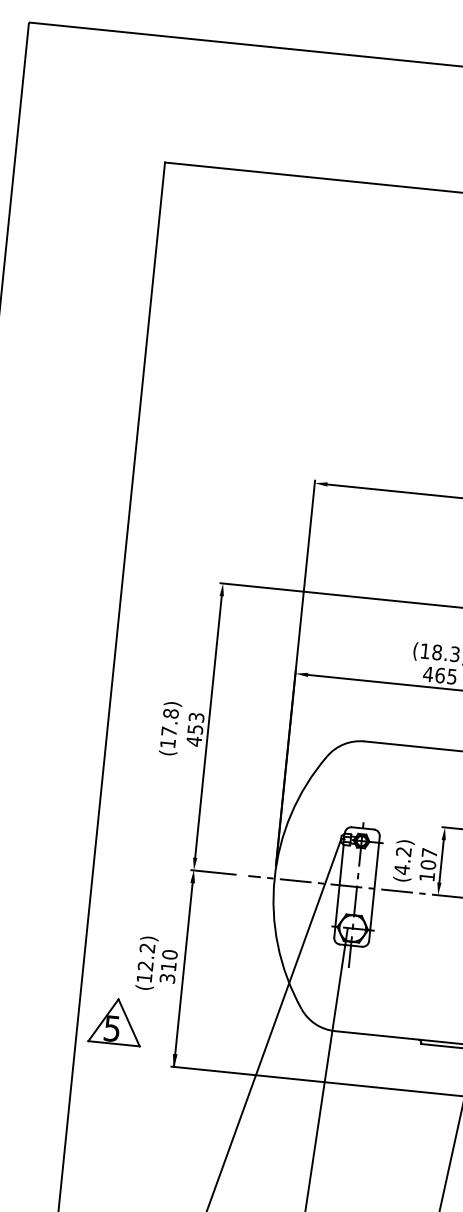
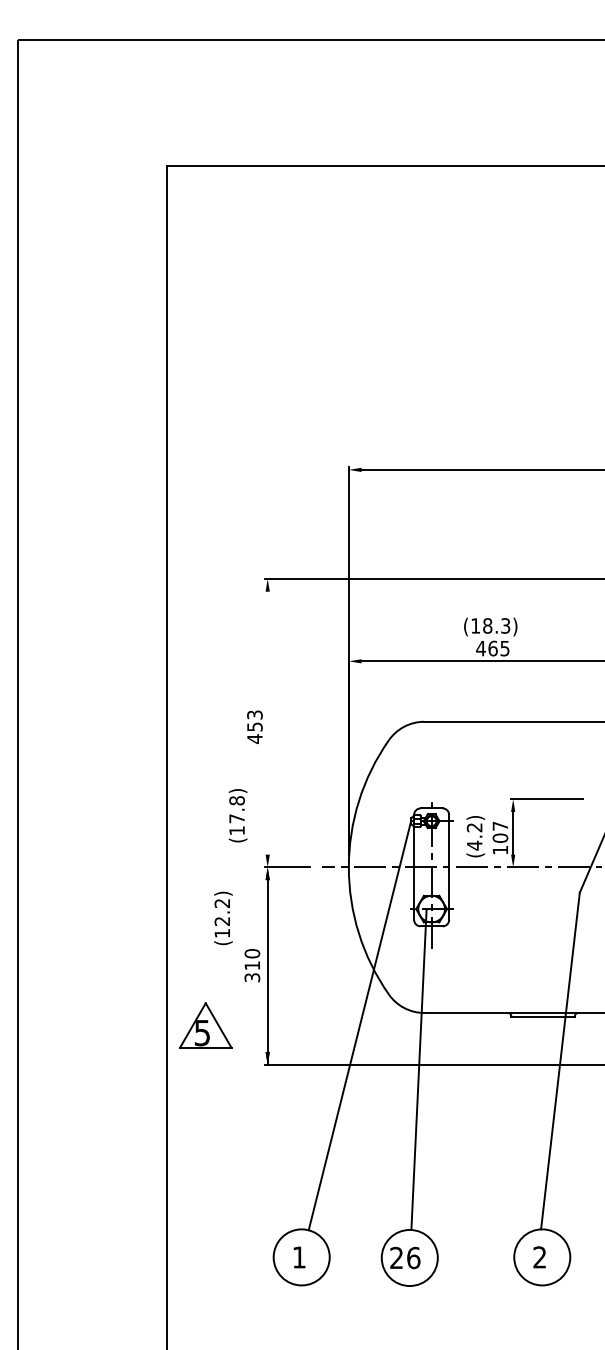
line: (208, 726) -> (267, 722), removed
text: (169, 728) -> (237, 815), moved
text: (147, 963) -> (223, 918), moved

